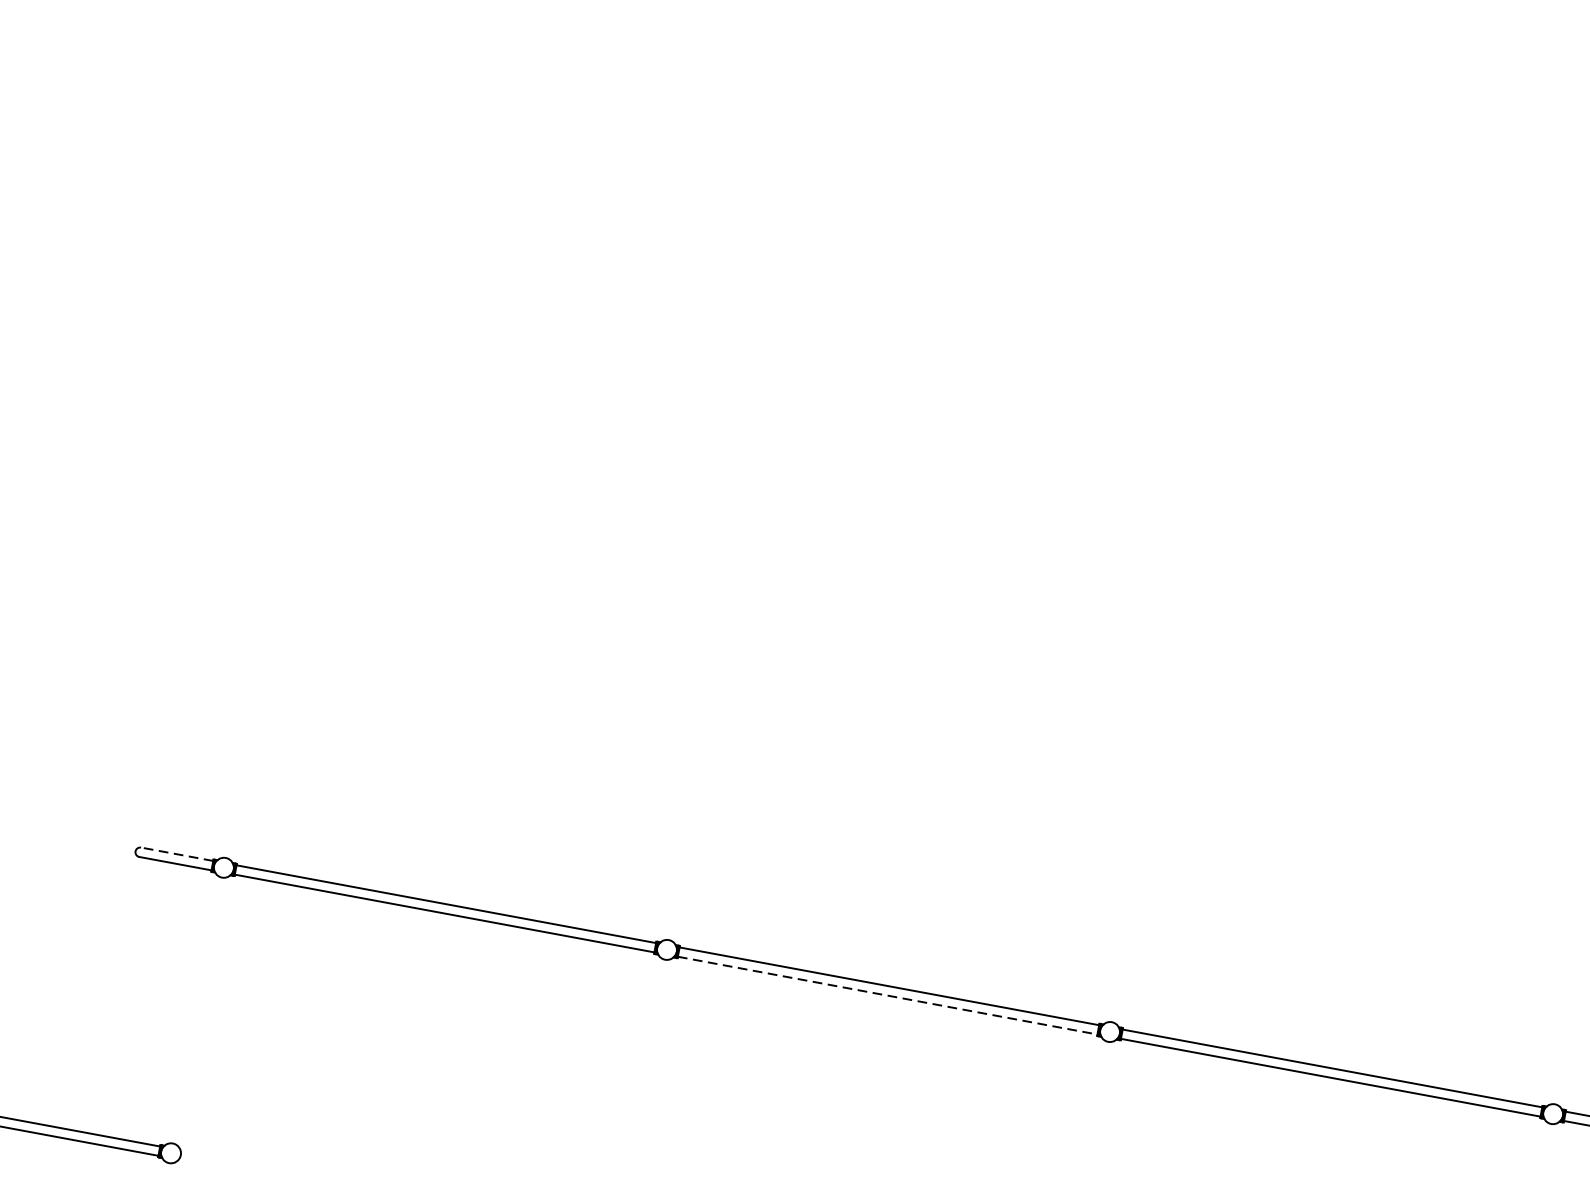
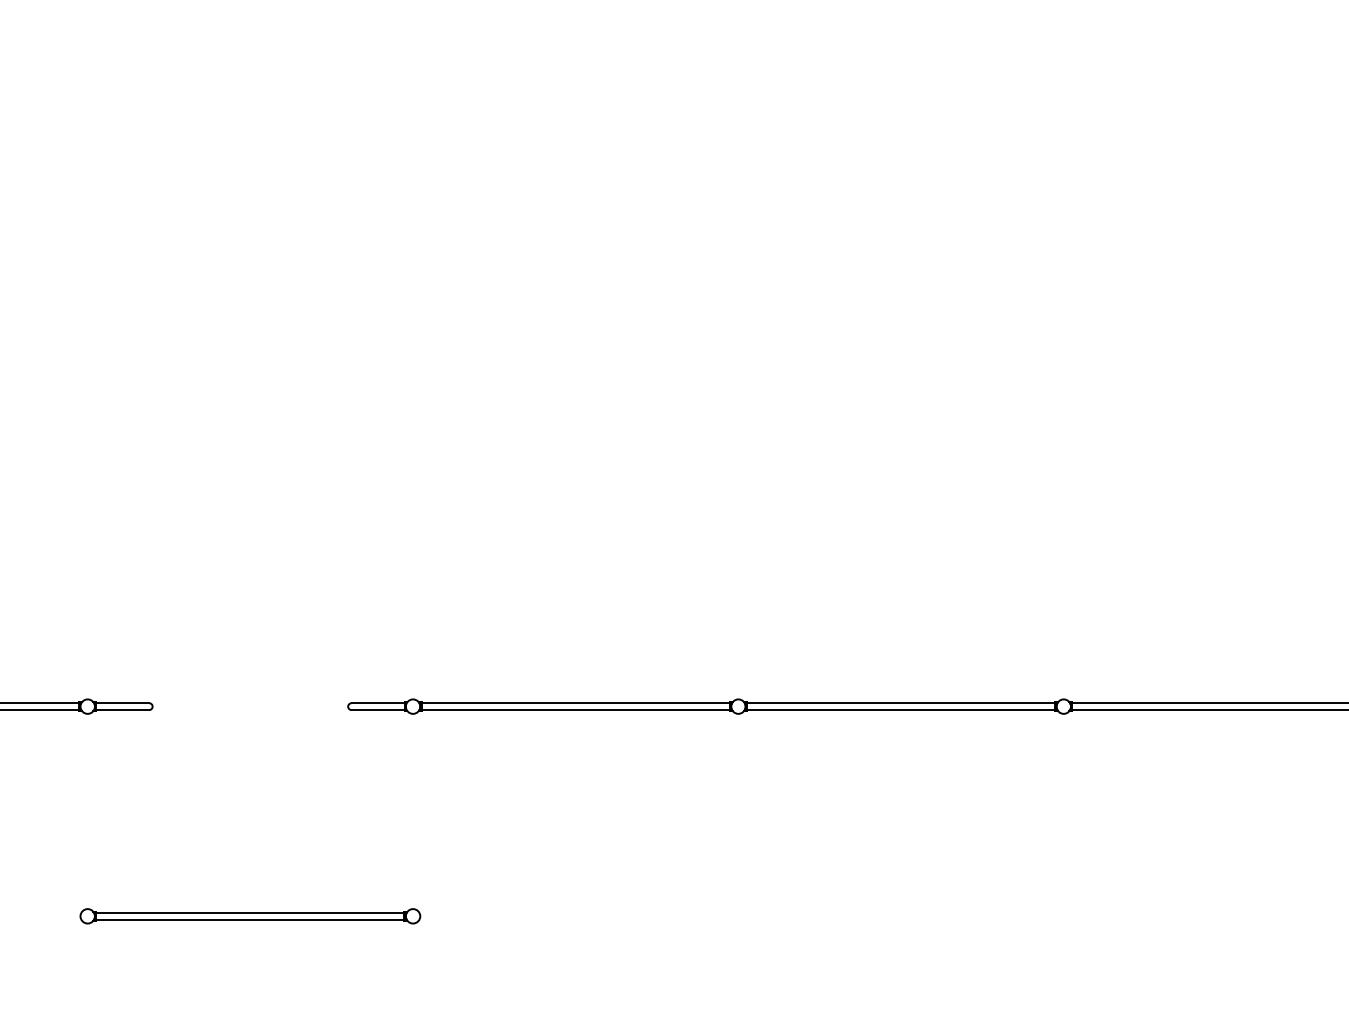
line: (176, 854) -> (377, 703), dashed -> solid
line: (888, 996) -> (901, 710), dashed -> solid

